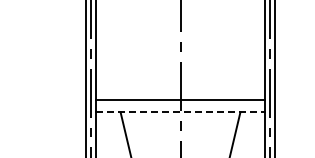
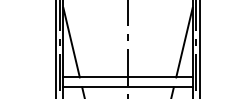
line: (106, 53) -> (71, 42), added
line: (253, 53) -> (183, 42), added
line: (181, 112) -> (128, 87), dashed -> solid

